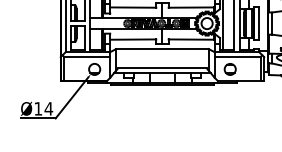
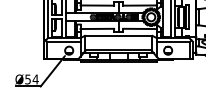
text: (37, 108) -> (27, 79), Ø14 -> Ø54

